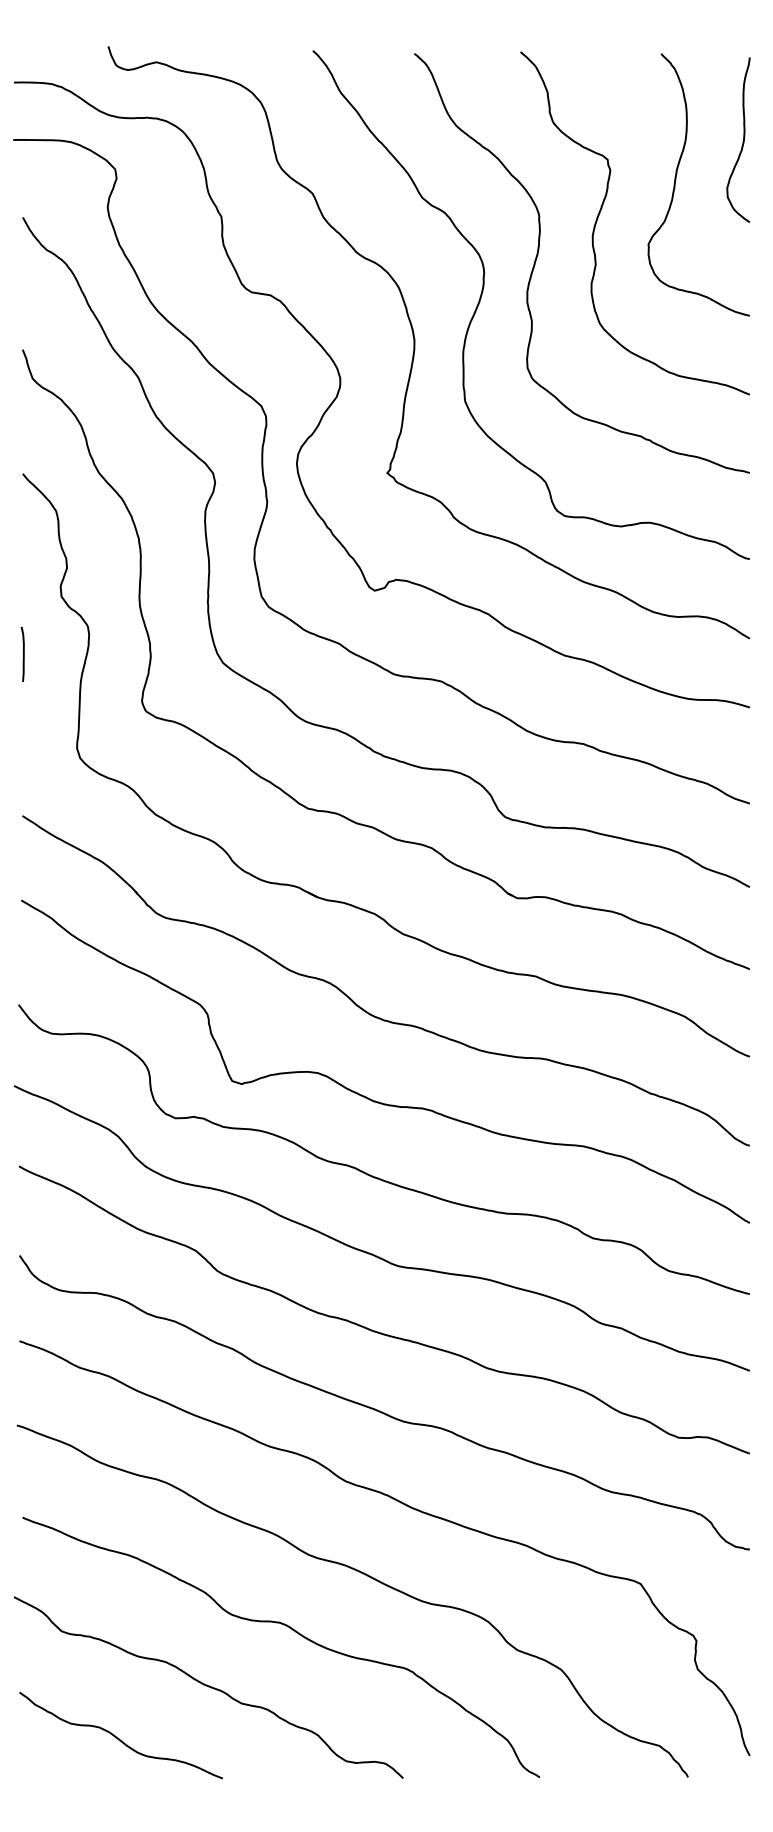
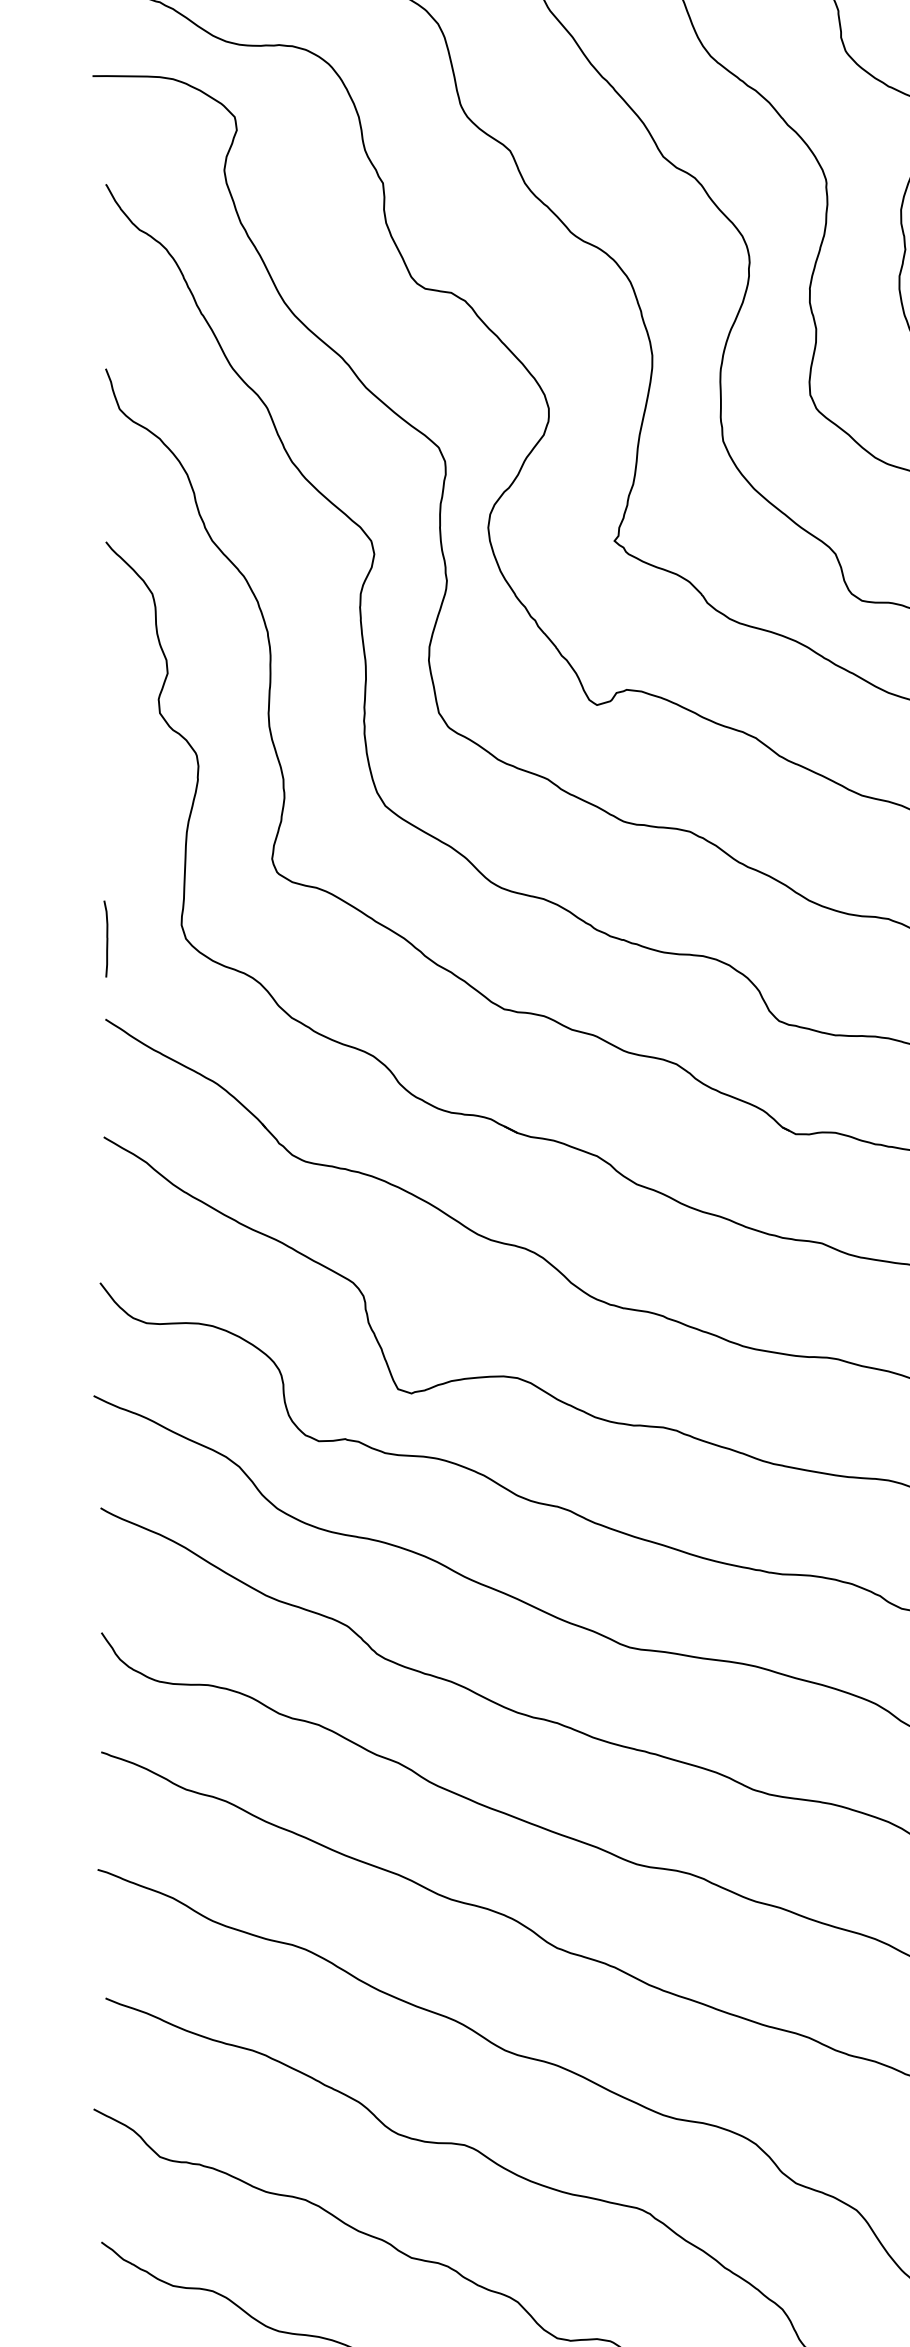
curve: (22, 653) -> (105, 937), moved

